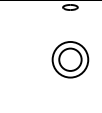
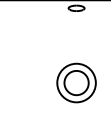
part: (70, 59) -> (76, 82), moved

